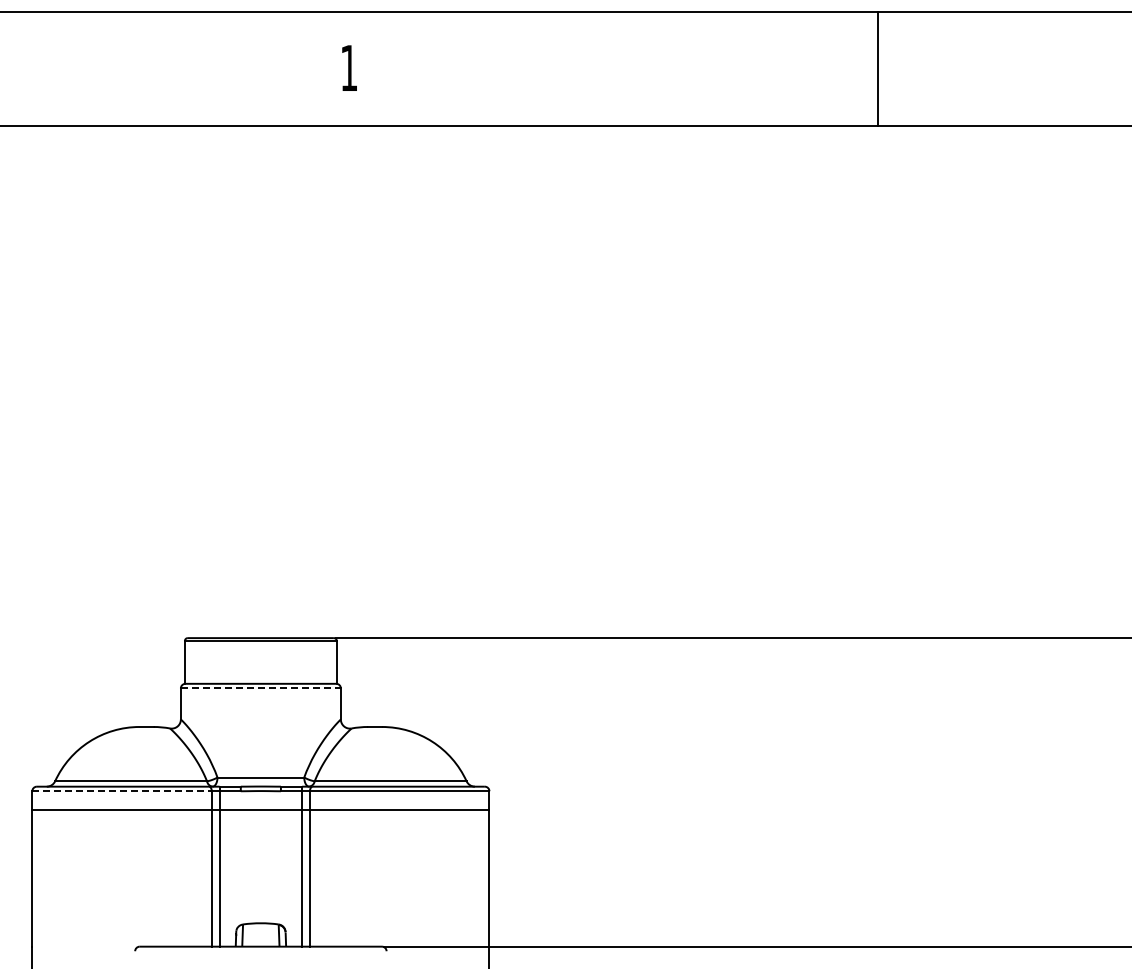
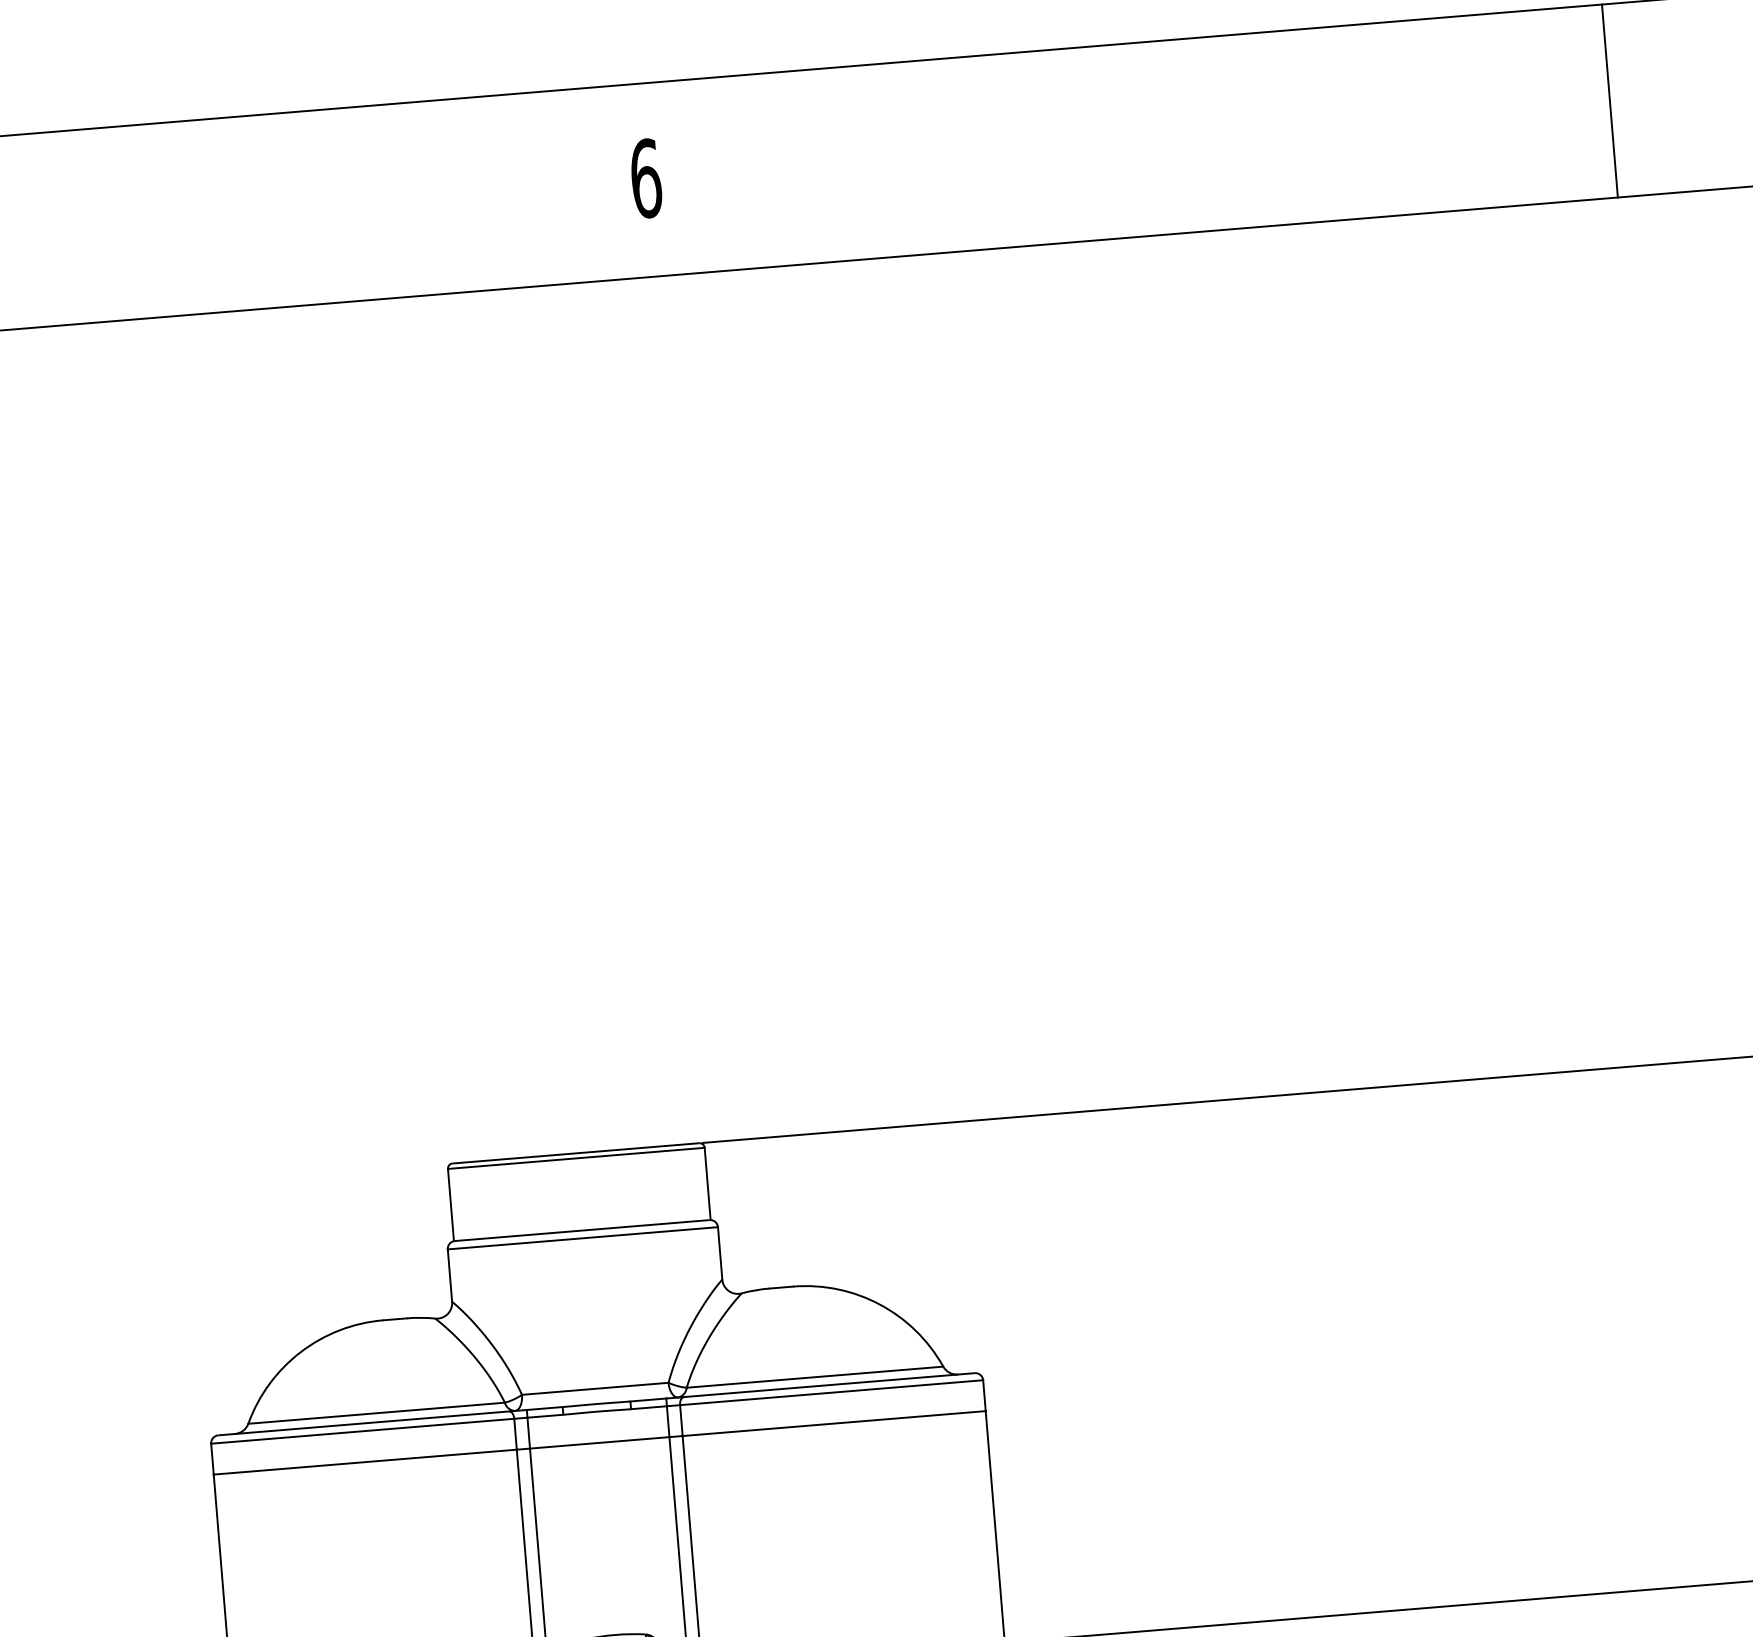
text: (348, 67) -> (644, 177), 1 -> 6
line: (877, 69) -> (1609, 101), moved
line: (260, 688) -> (582, 1238), dashed -> solid
line: (122, 791) -> (363, 1431), dashed -> solid

